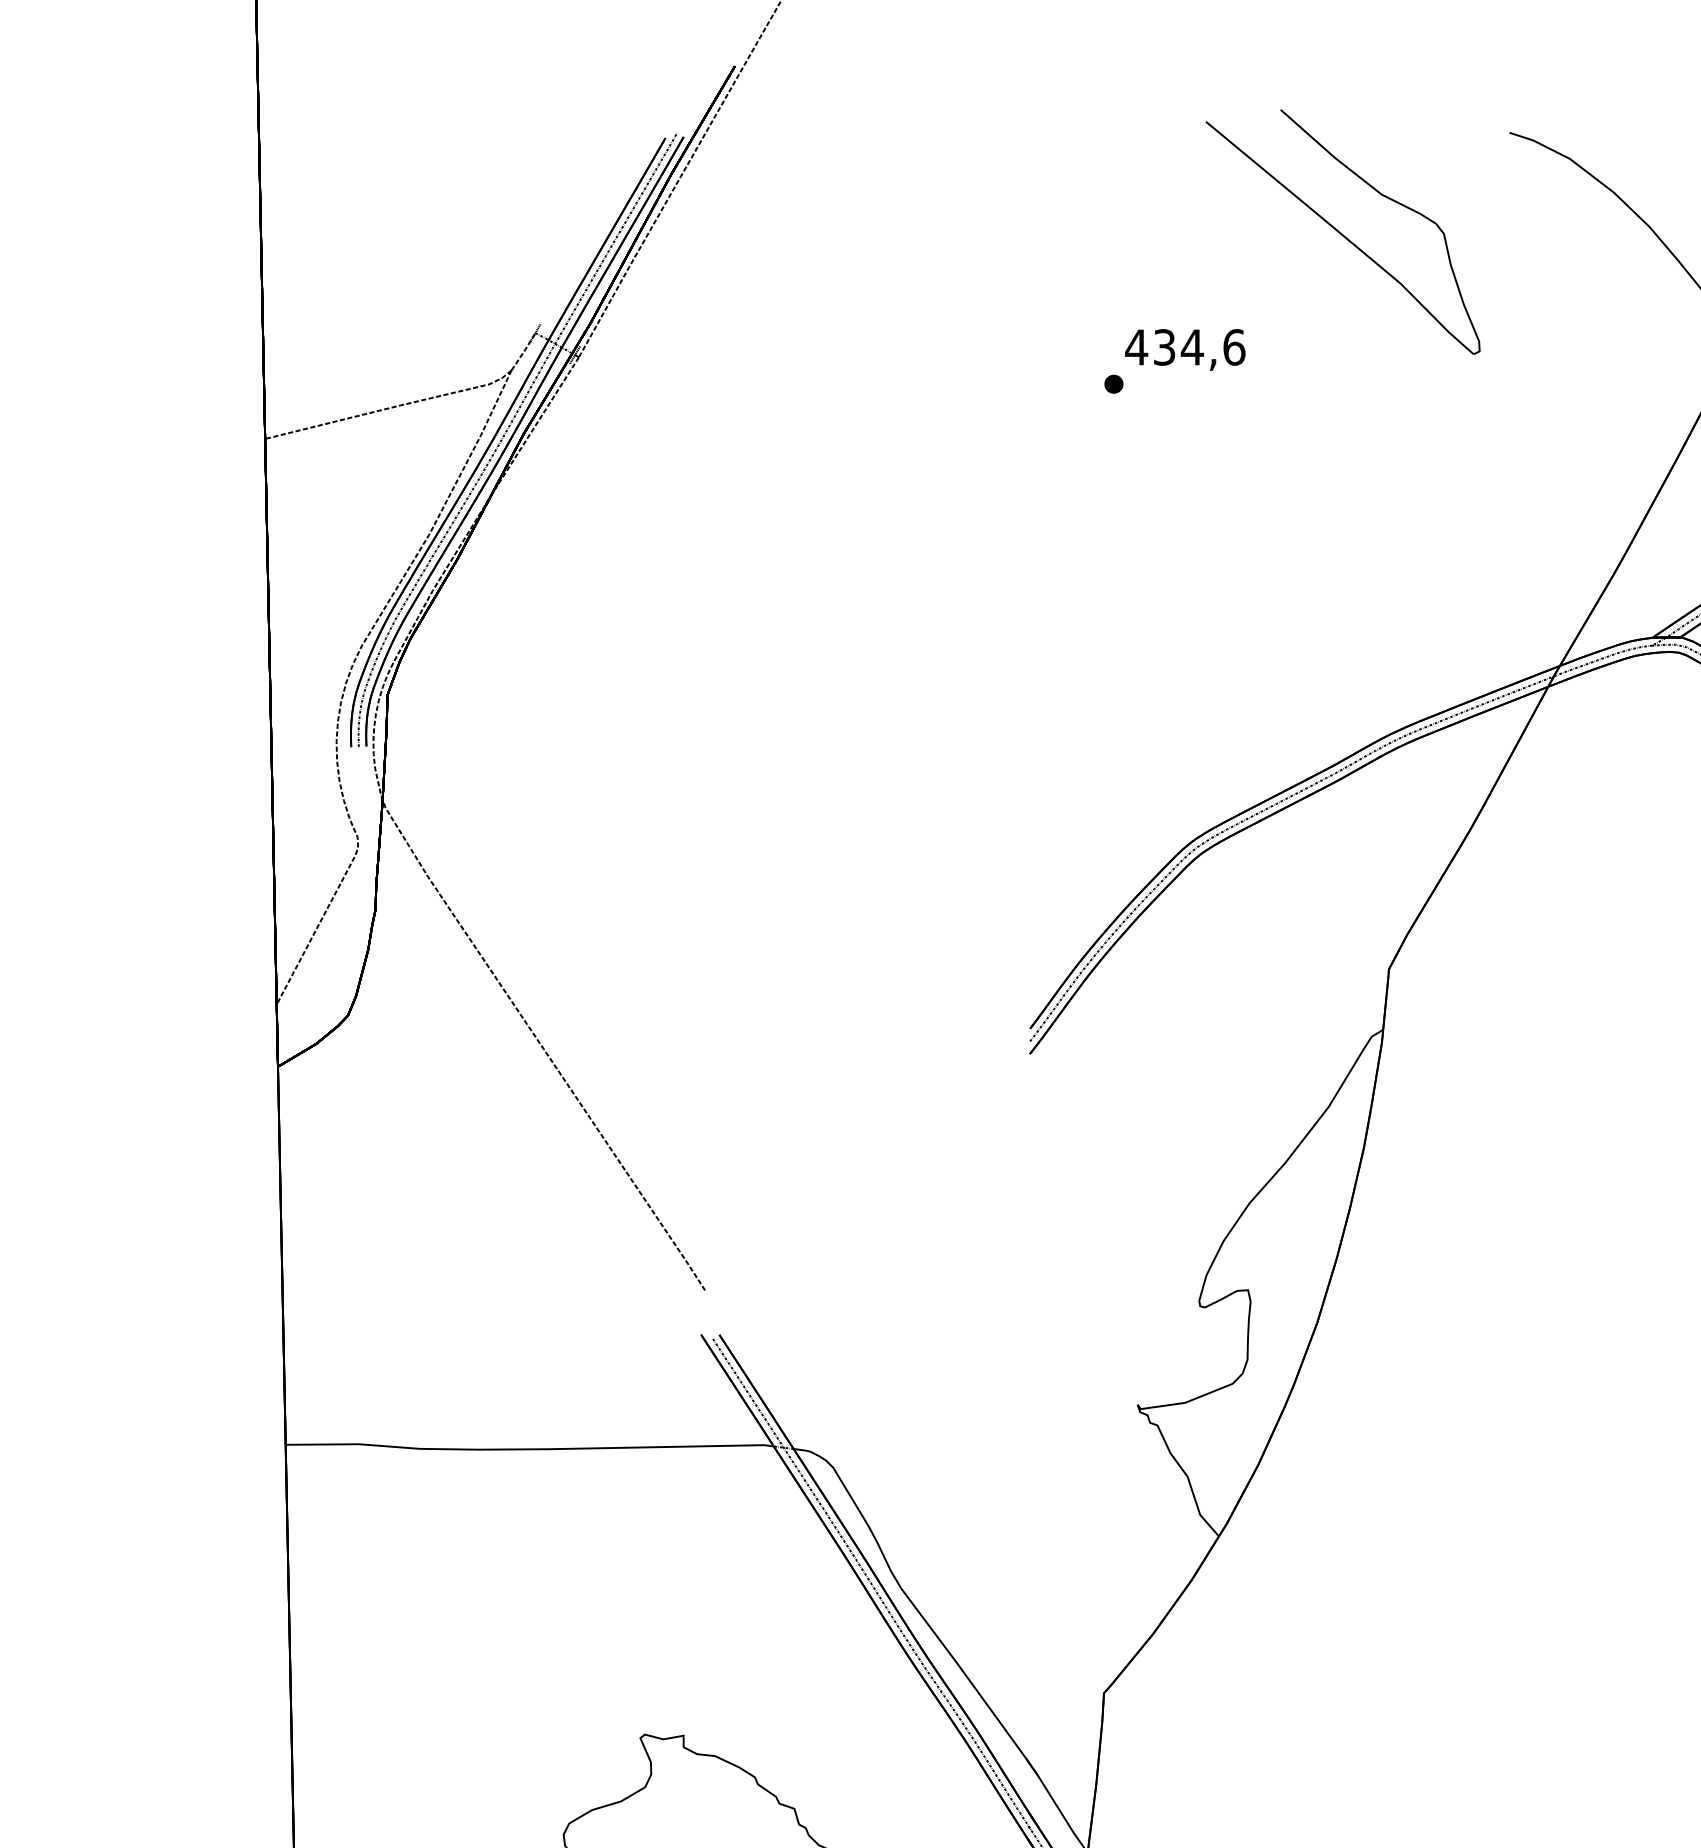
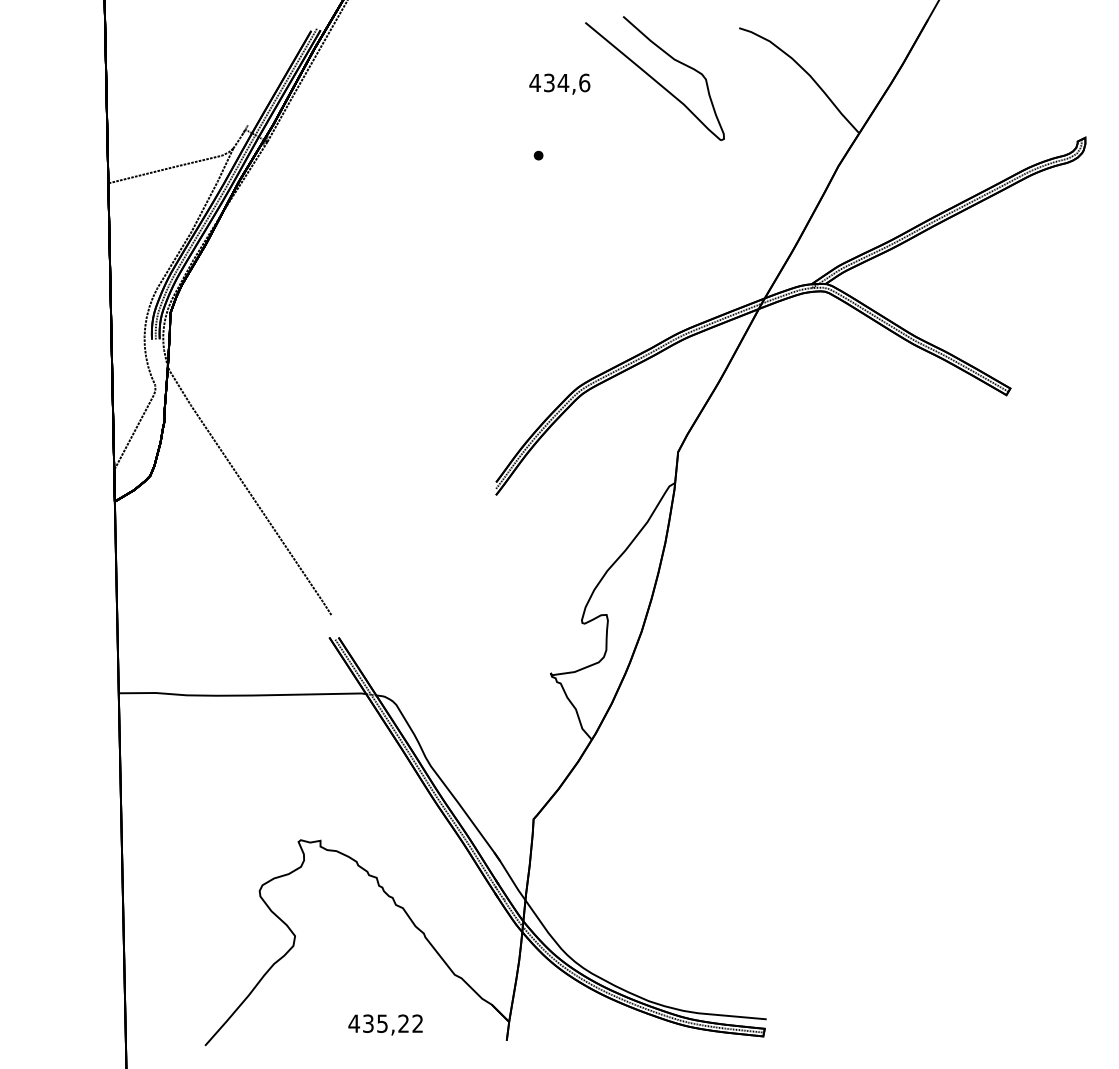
text: (1184, 348) -> (559, 83), moved

